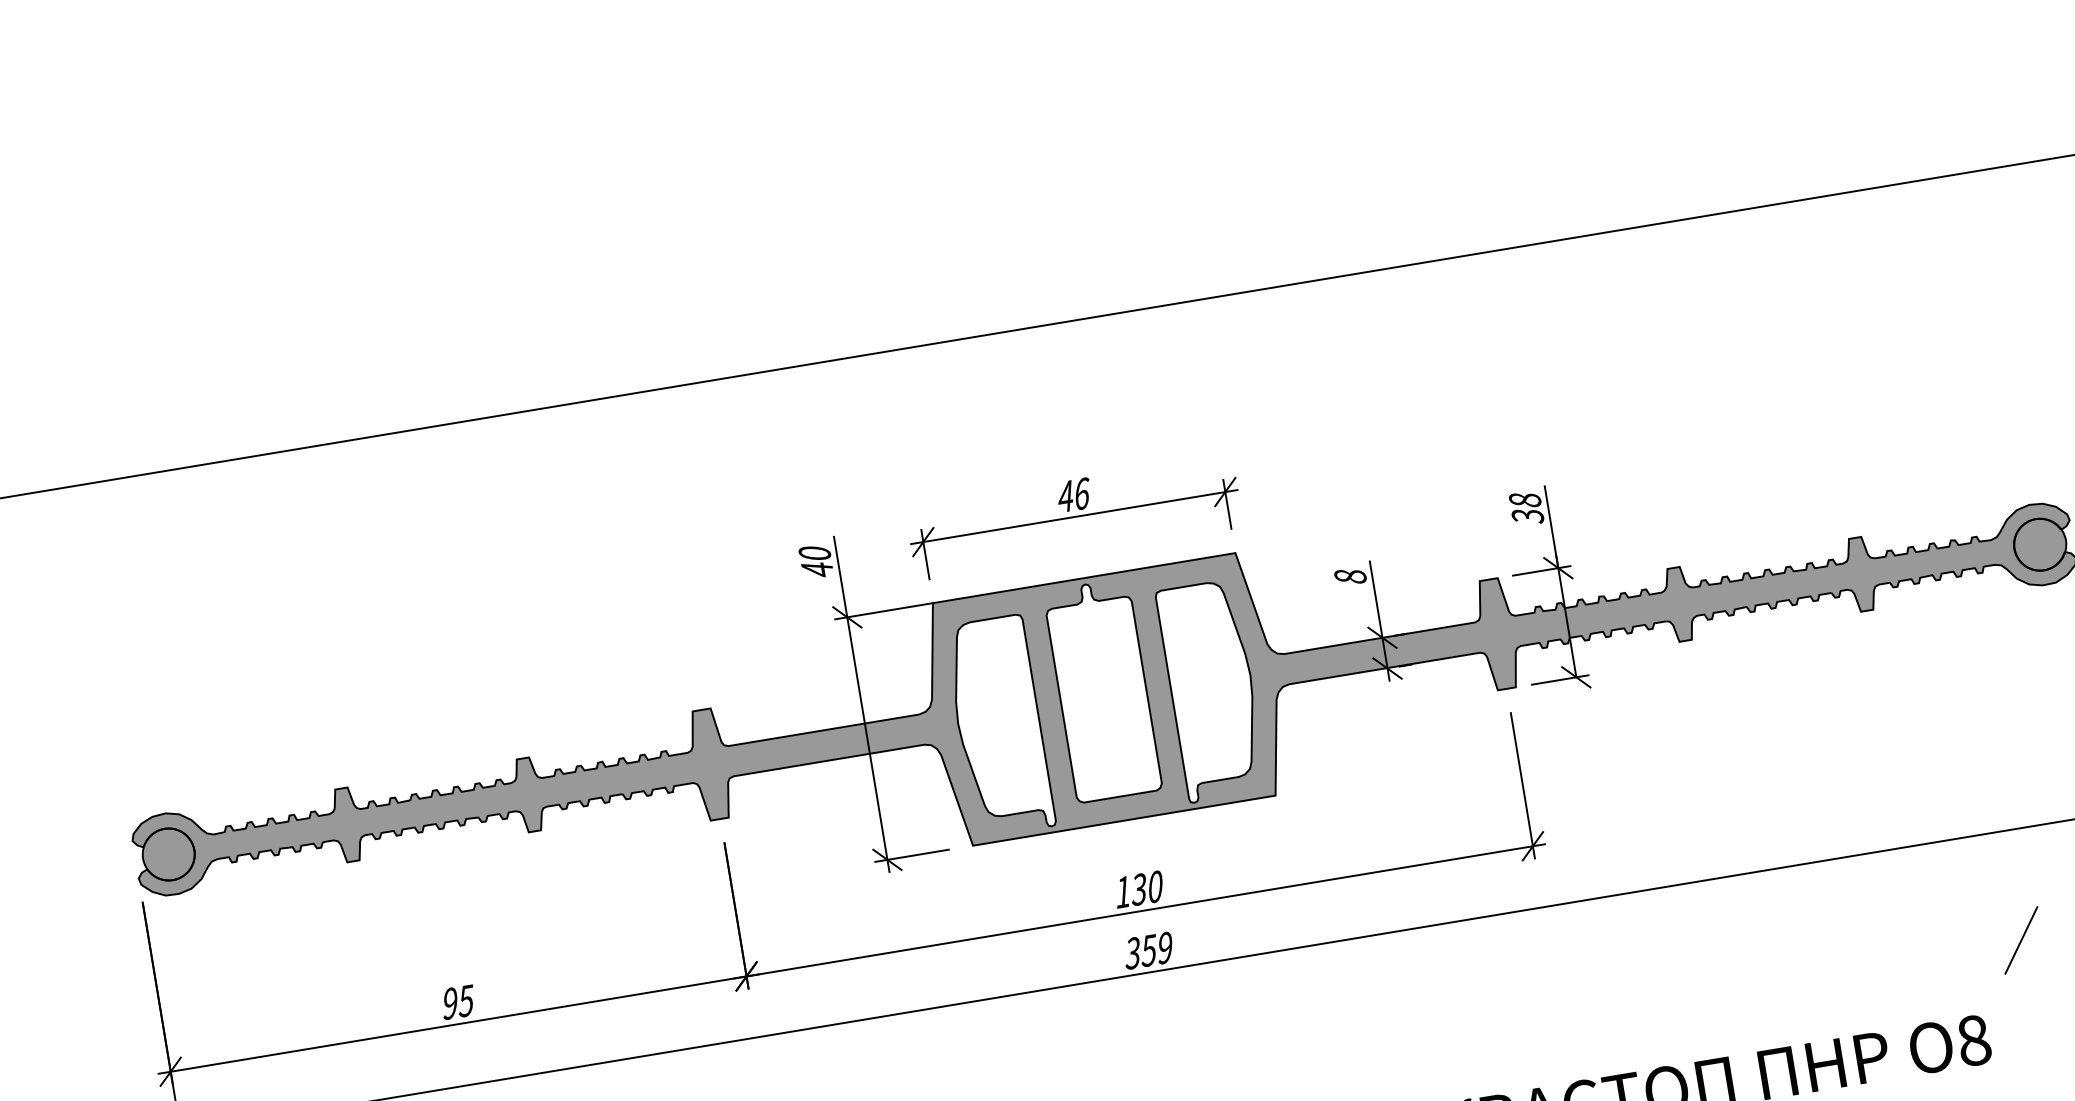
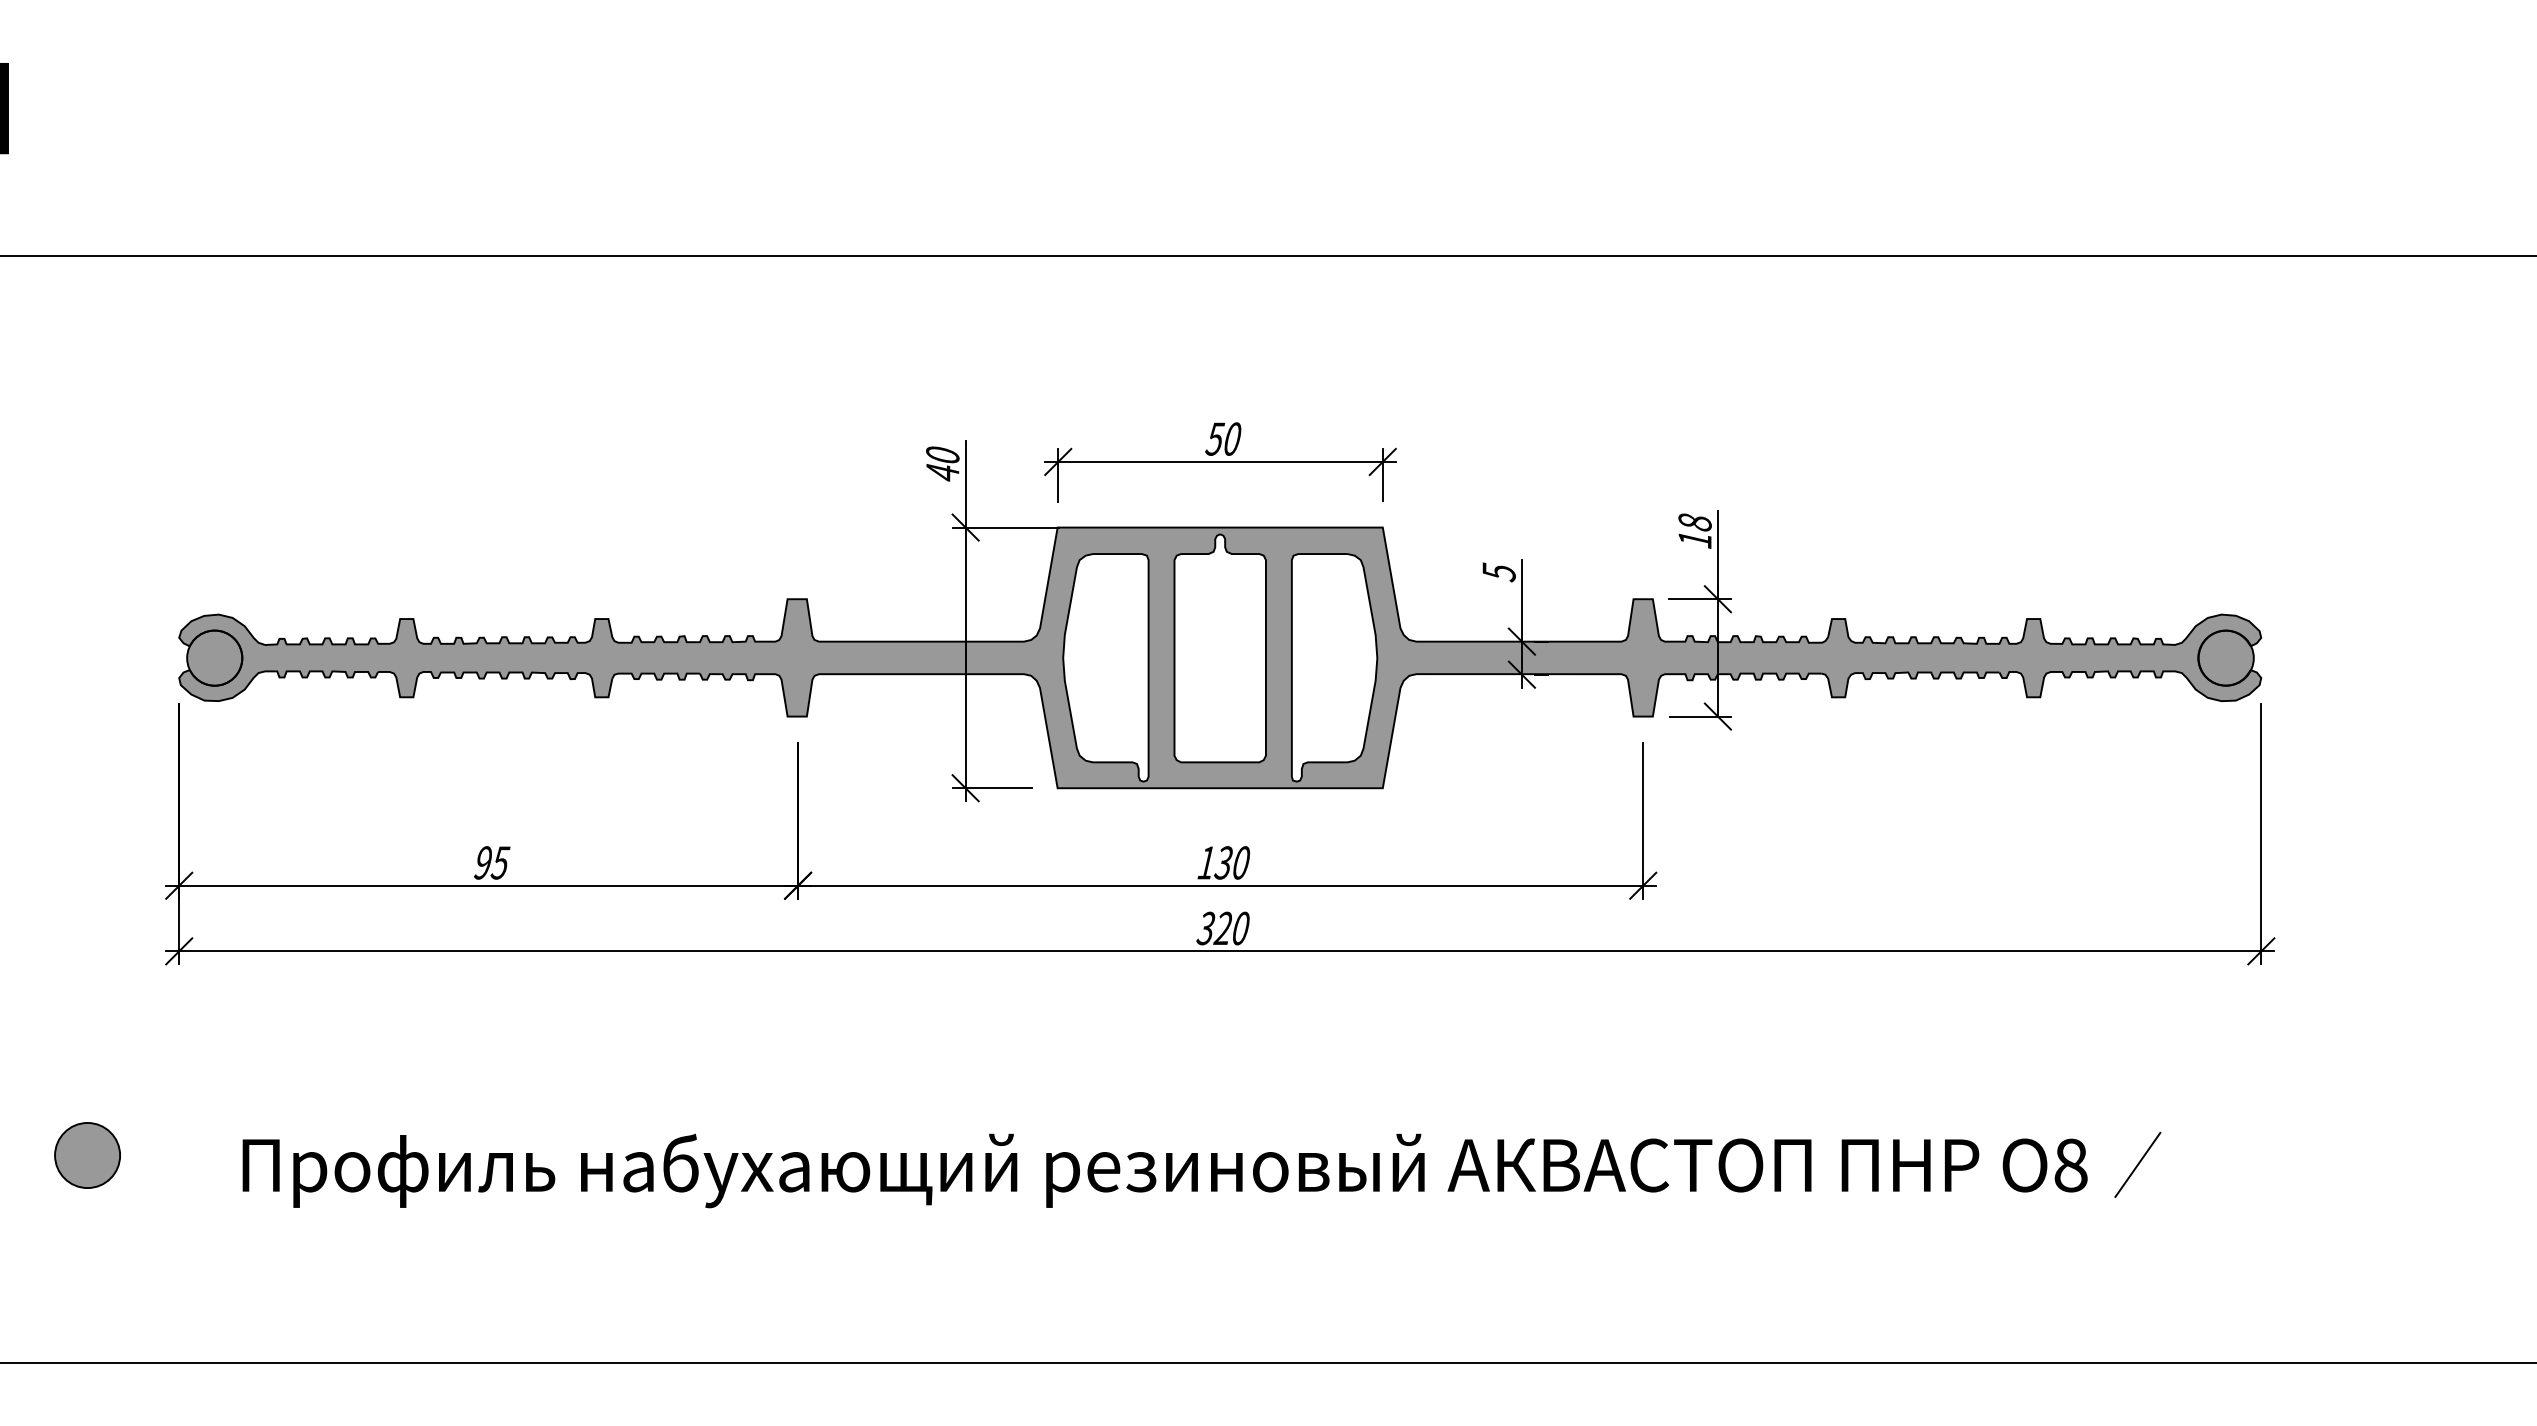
text: (1073, 494) -> (1223, 438), 46 -> 50
text: (1527, 517) -> (1694, 540), 38 -> 18
text: (1350, 577) -> (1498, 572), 8 -> 5
line: (2020, 940) -> (2137, 1164), moved
text: (1156, 949) -> (1231, 928), 359 -> 320

